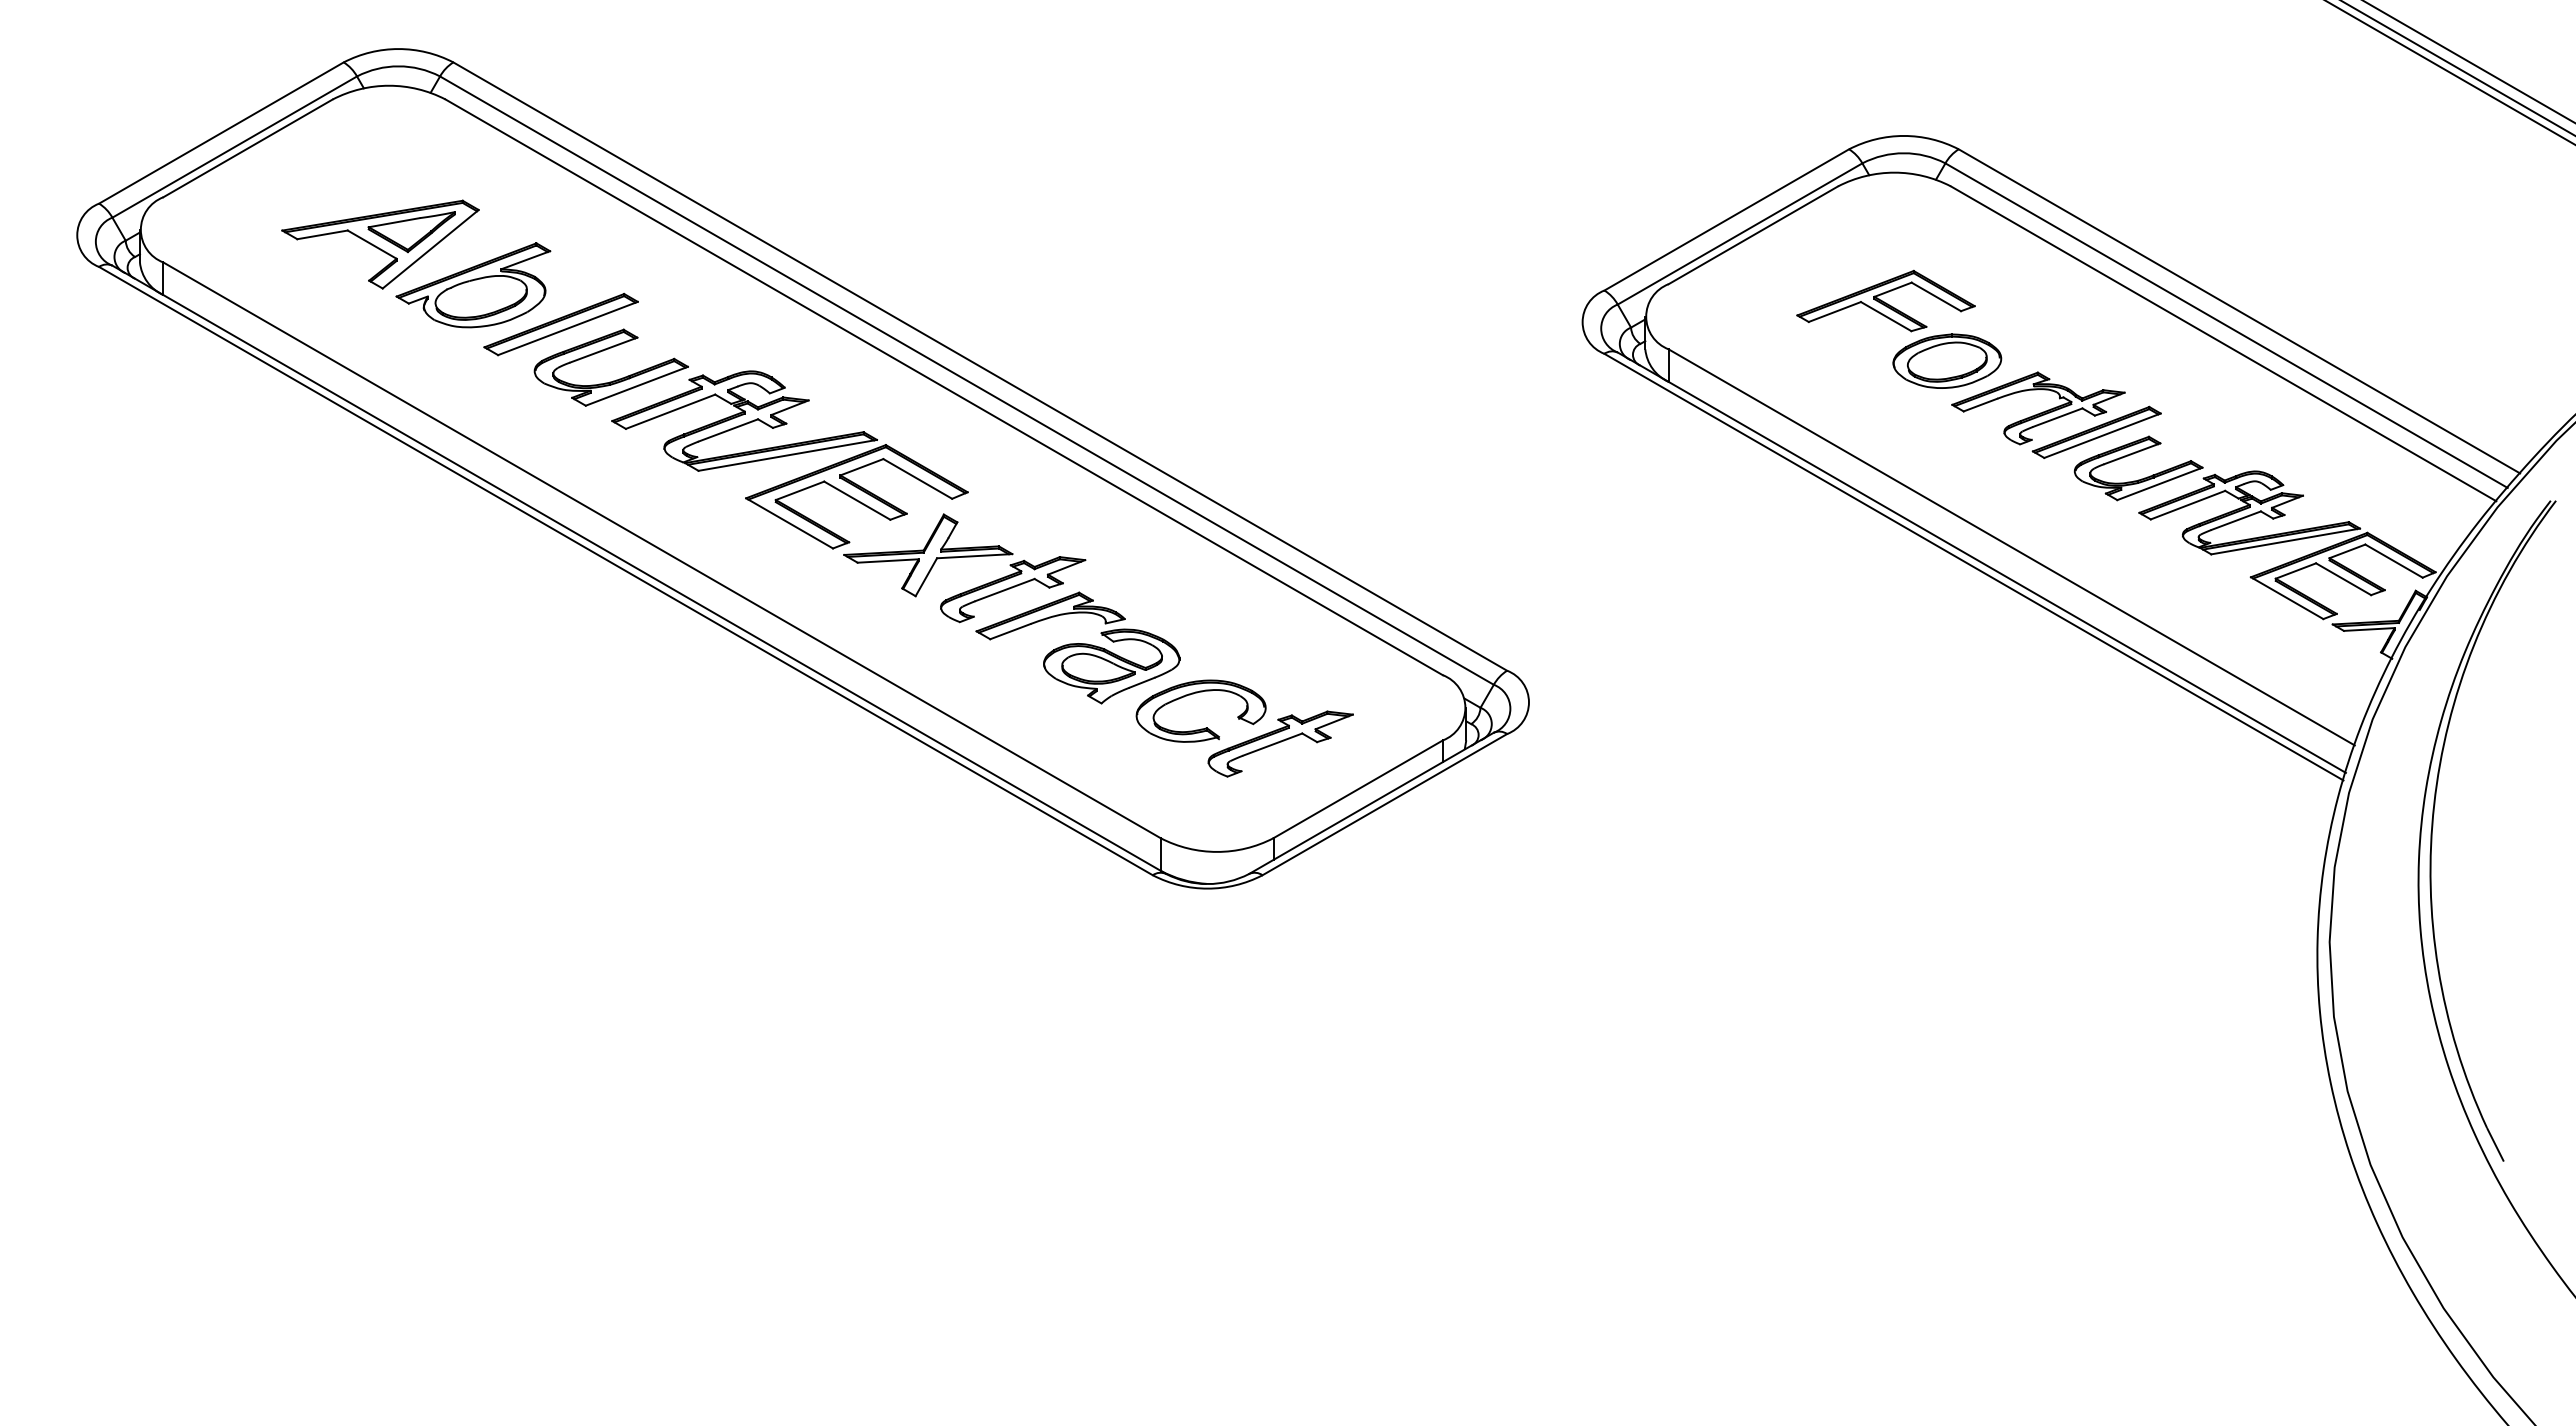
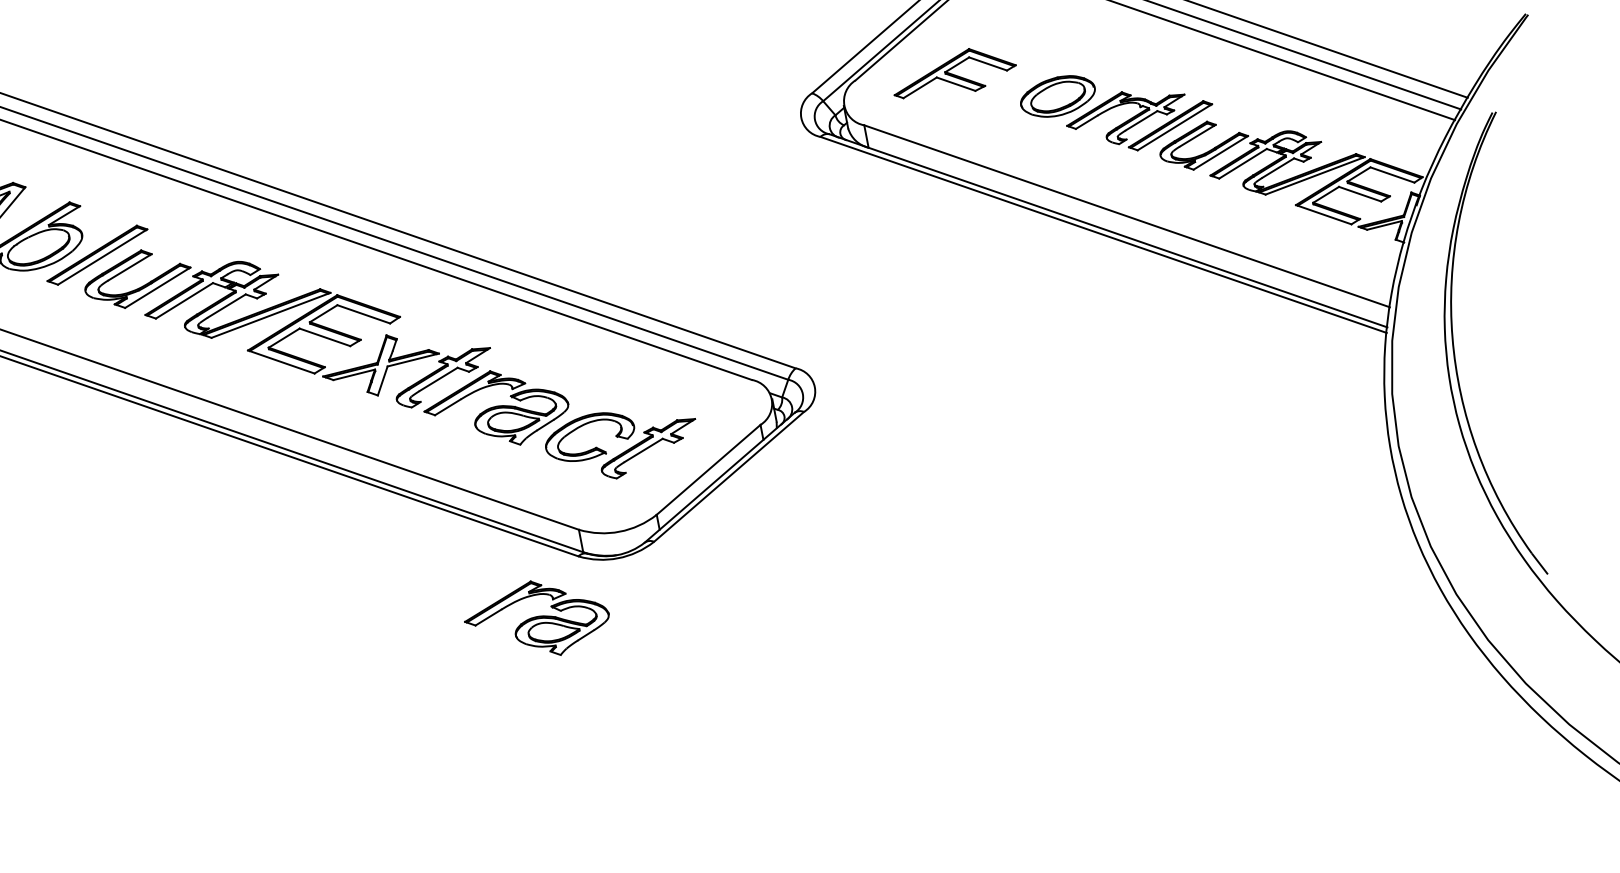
part: (1885, 300) -> (953, 73), moved
part: (1077, 952) -> (536, 619), added

